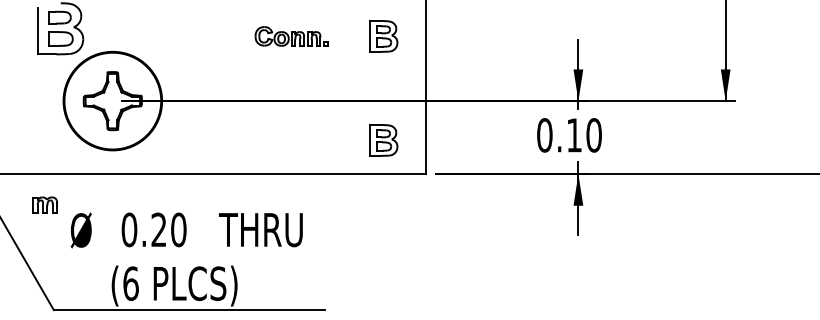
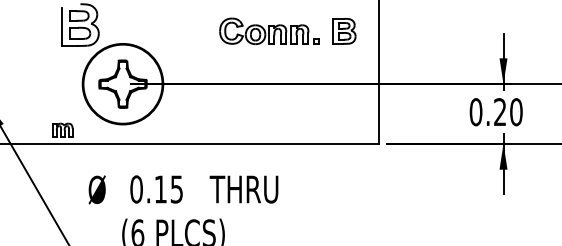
part: (291, 36) -> (269, 31), size x1.67
text: (573, 135) -> (499, 112), 0.10 -> 0.20
part: (383, 140) -> (344, 116), removed
part: (44, 204) -> (62, 129), moved
text: (168, 229) -> (168, 189), 0.20 -> 0.15

